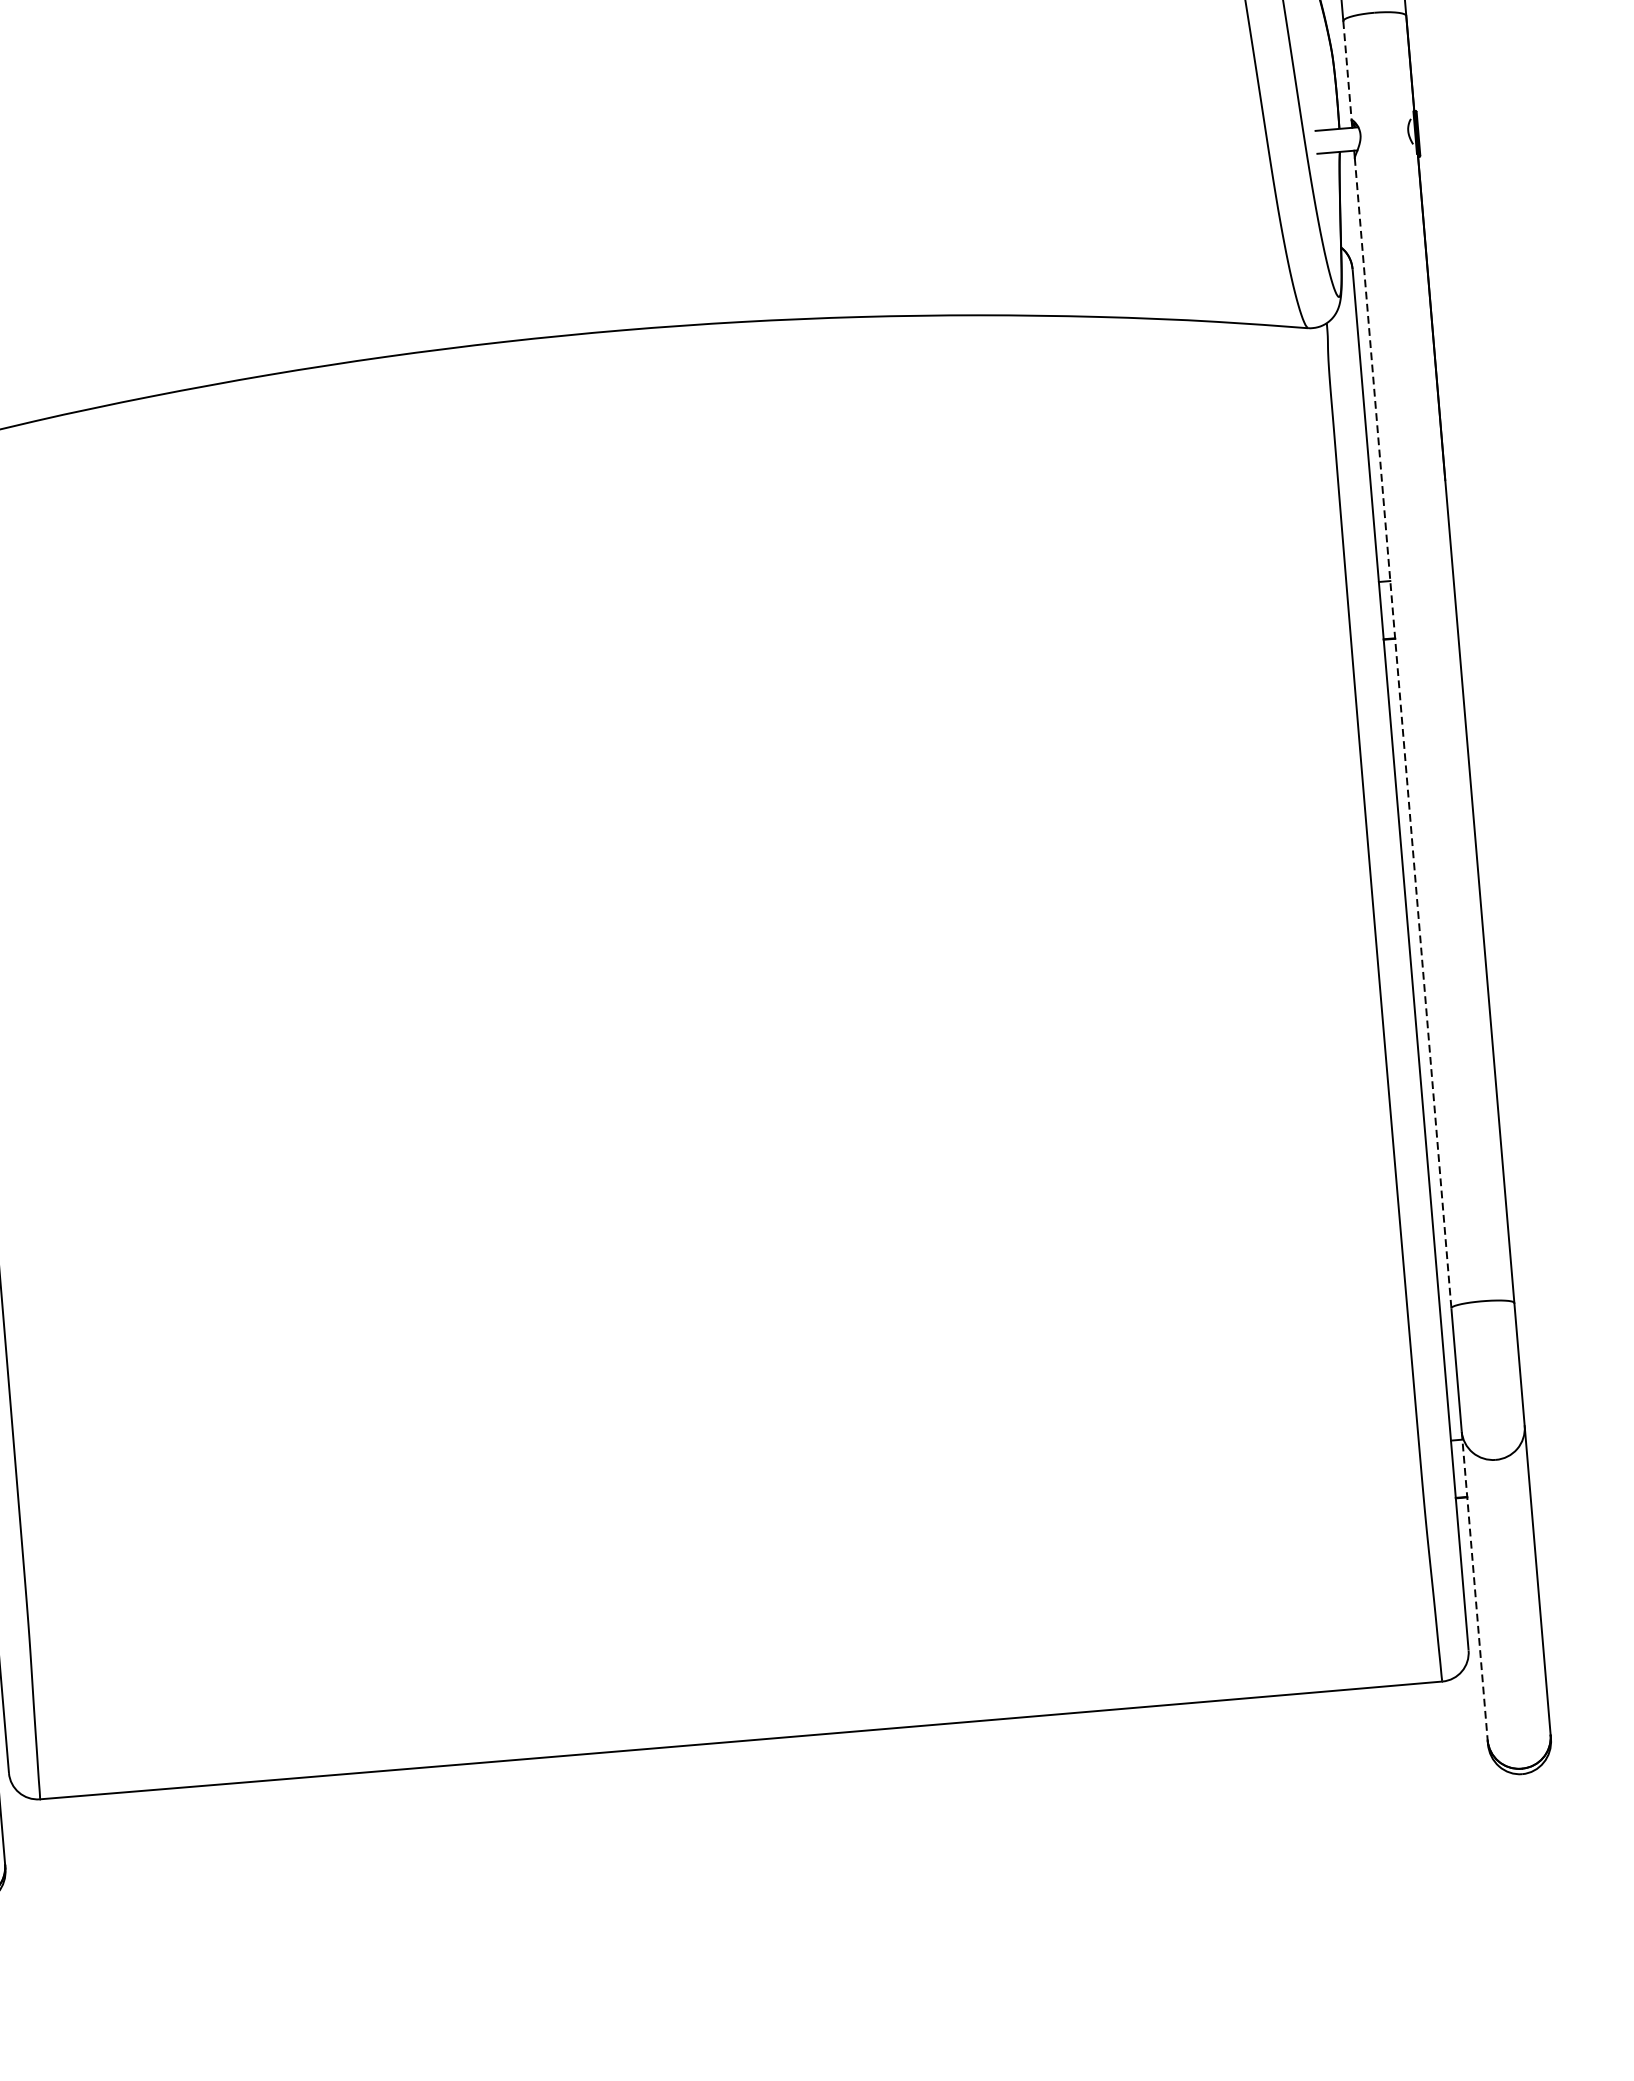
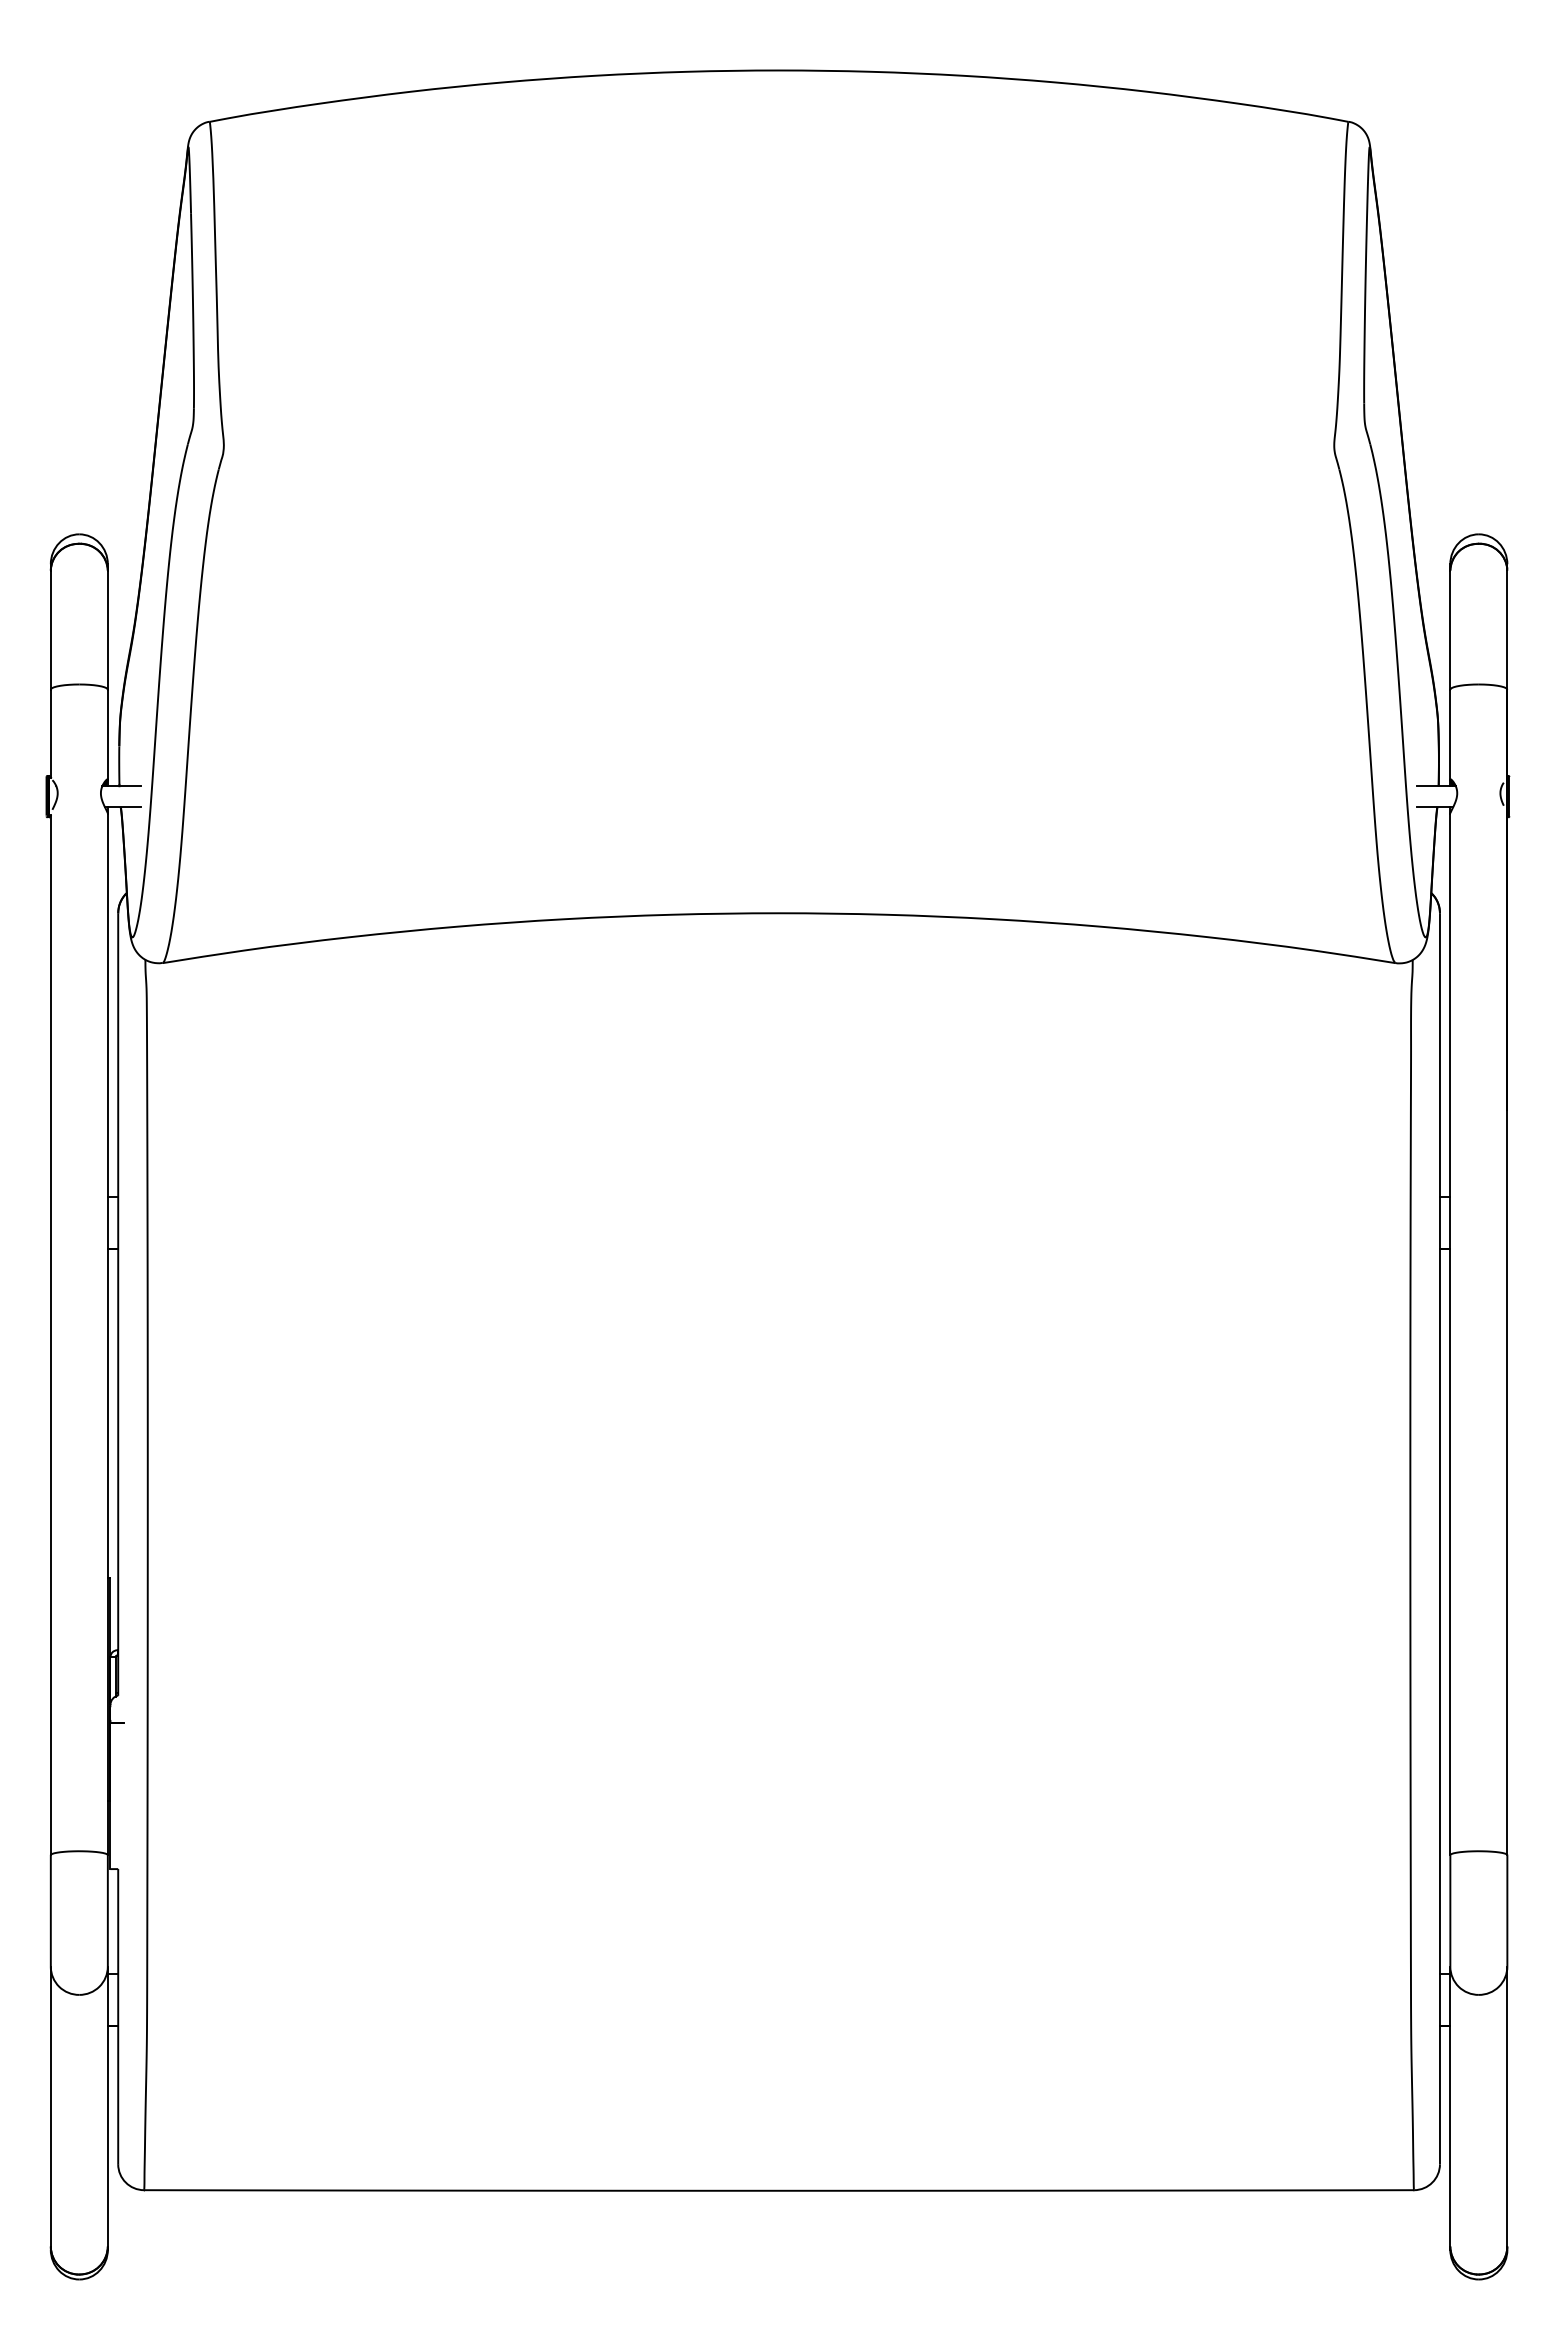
line: (1347, 71) -> (1450, 735), dashed -> solid
line: (1403, 733) -> (1450, 1334), dashed -> solid
line: (1474, 1585) -> (1450, 2106), dashed -> solid

